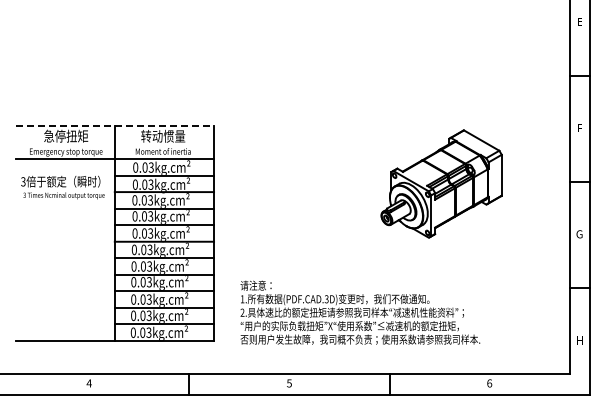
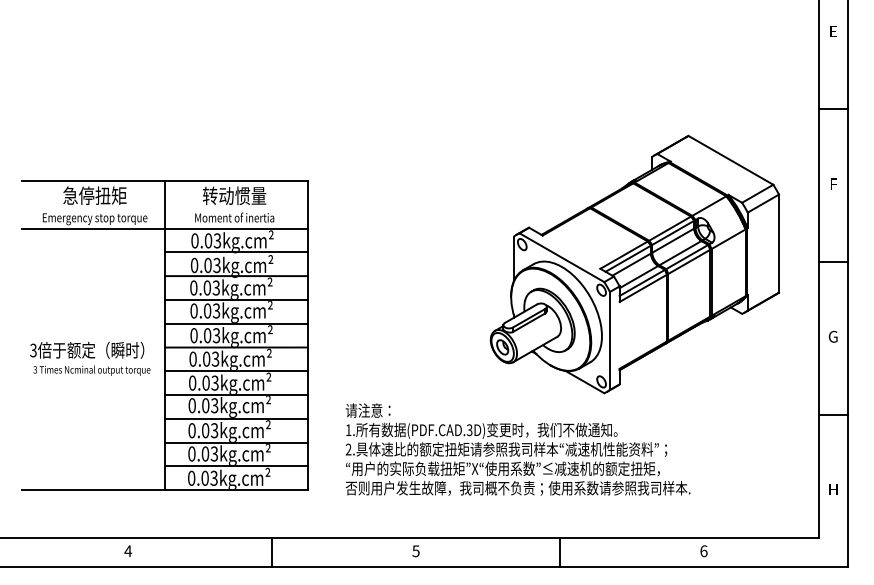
line: (115, 125) -> (165, 180), dashed -> solid
part: (441, 183) -> (634, 263), size x1.67
text: (62, 187) -> (89, 358), moved

